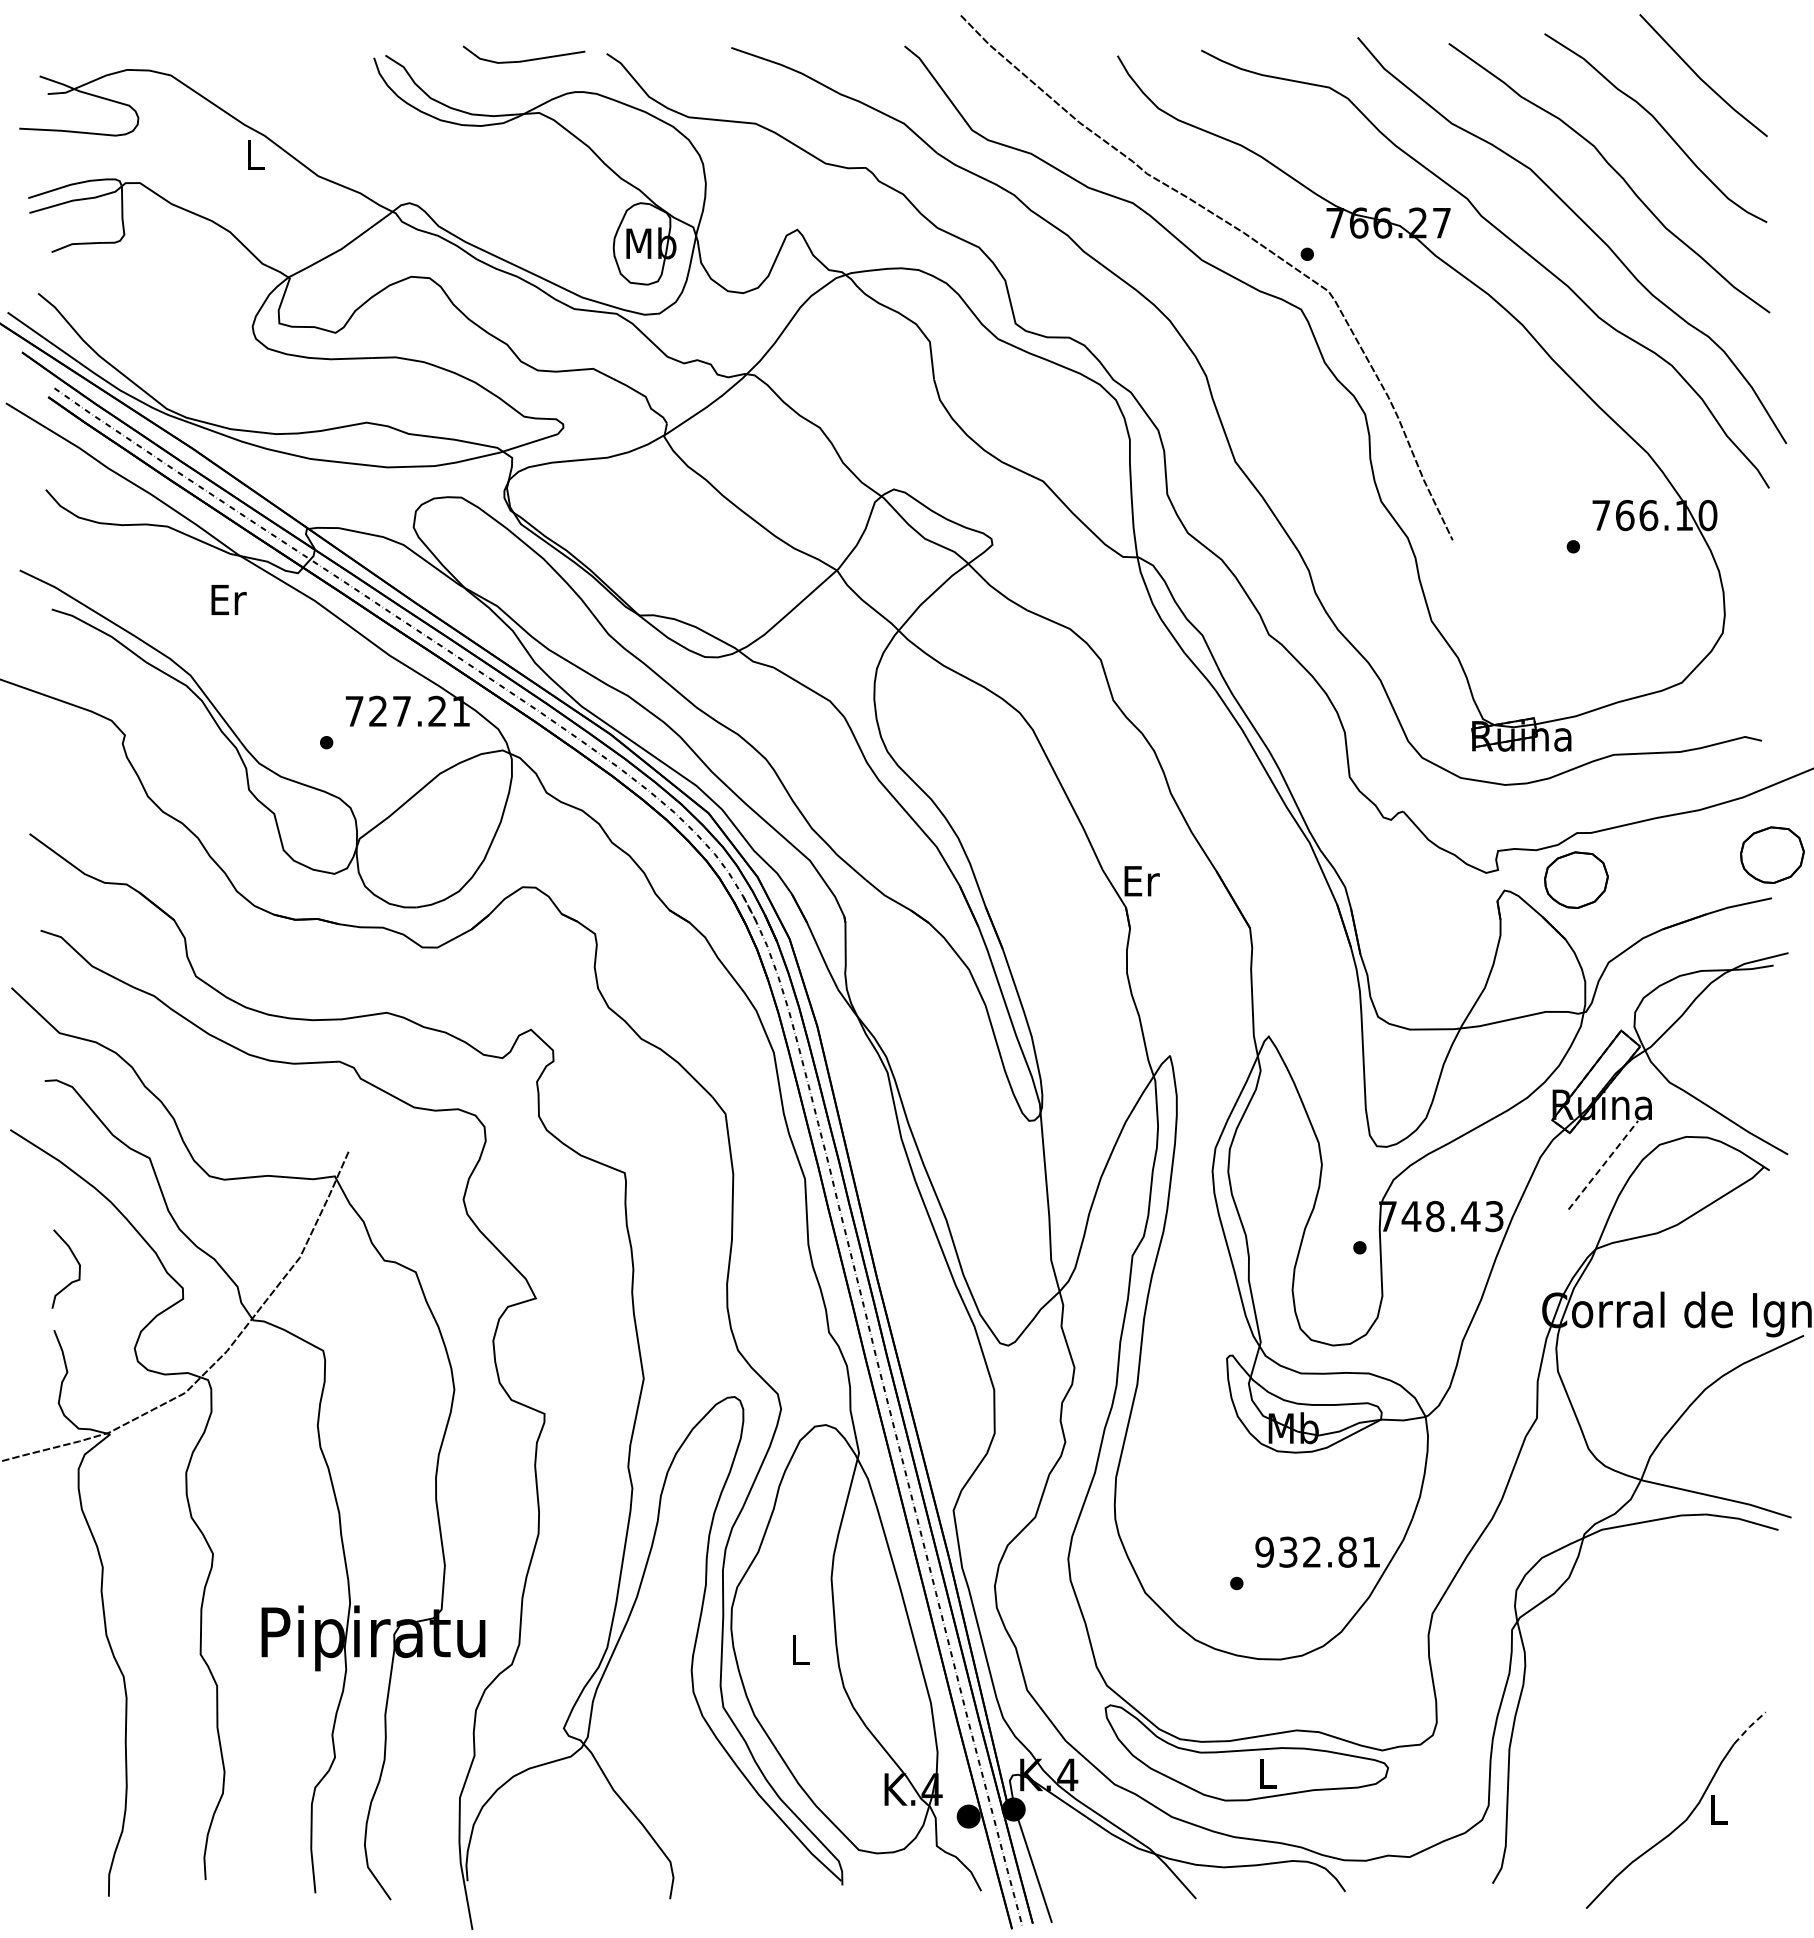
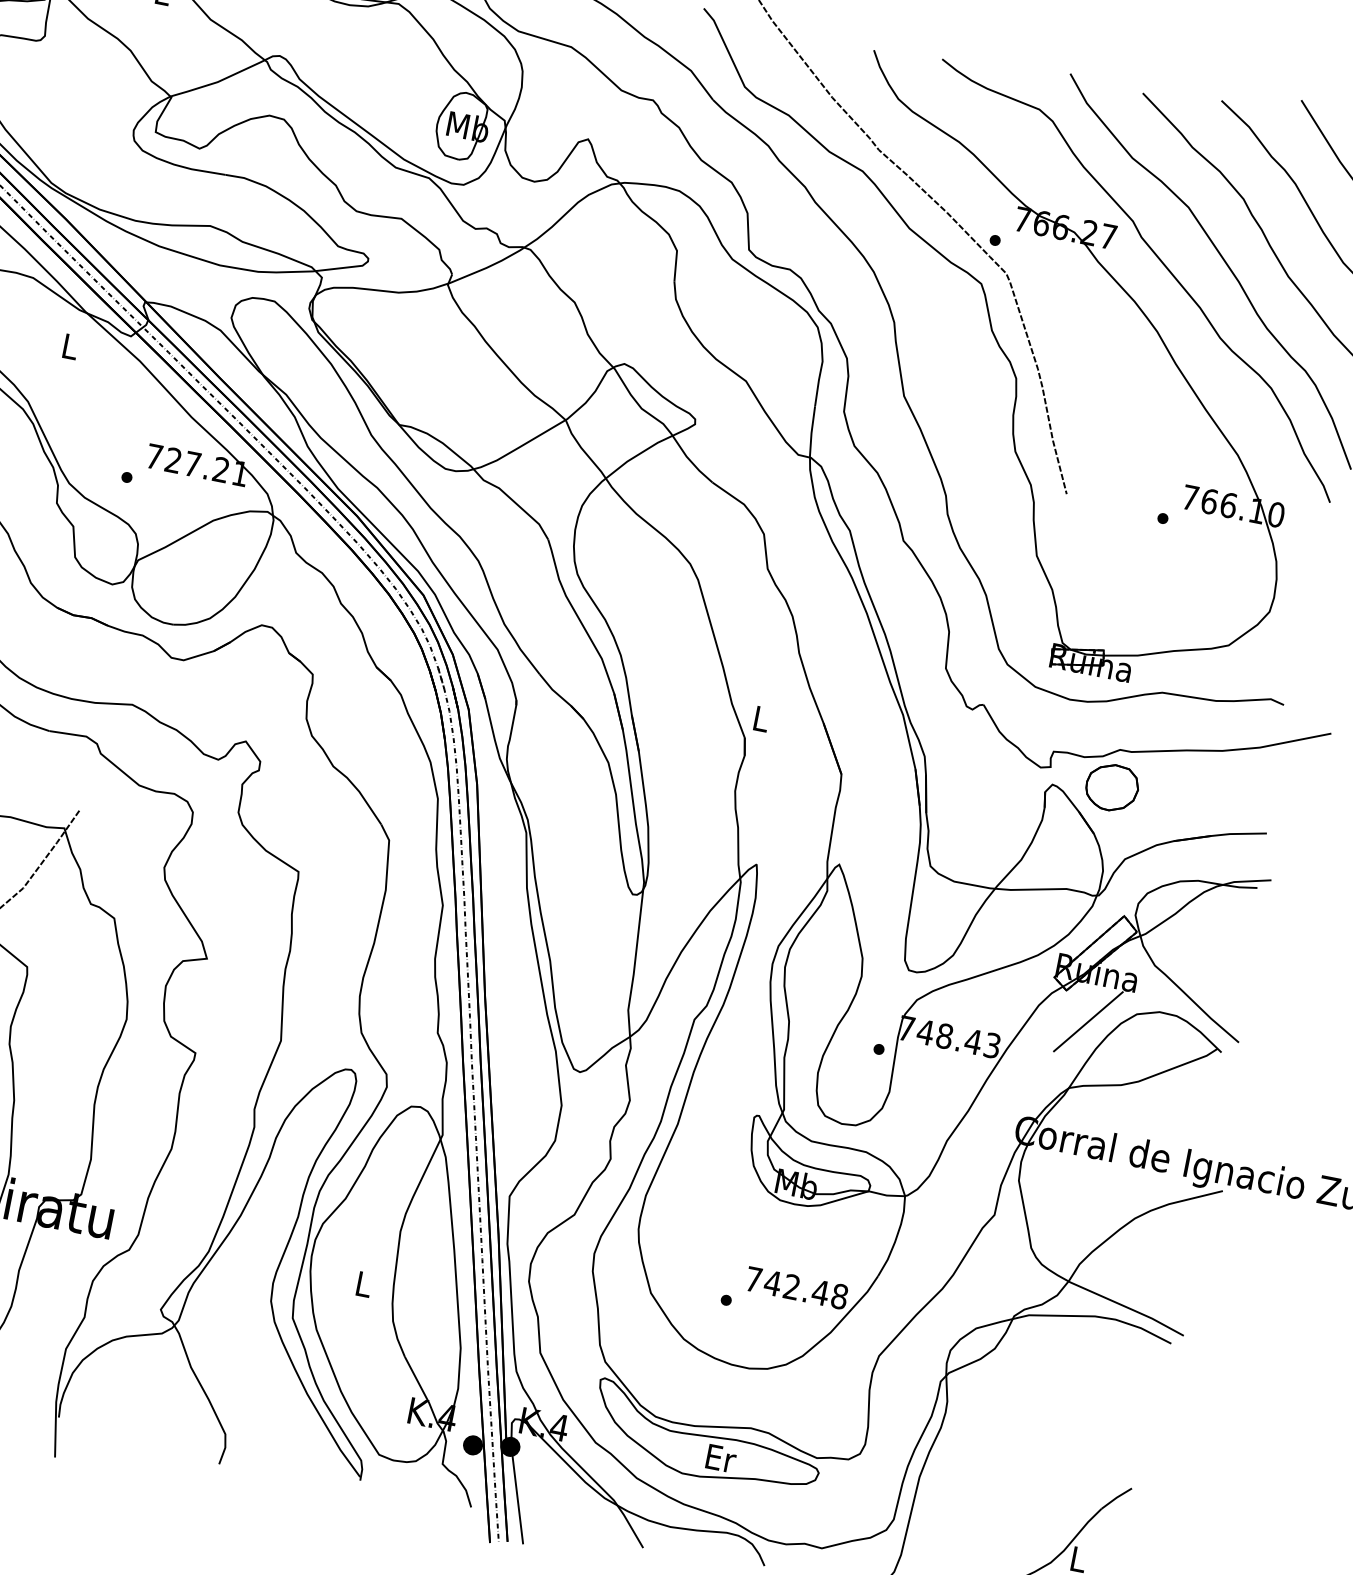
text: (228, 600) -> (70, 347), Er -> L
part: (1772, 854) -> (1274, 798), removed
text: (1141, 881) -> (761, 719), Er -> L
line: (1603, 1164) -> (1088, 1021), dashed -> solid
text: (1317, 1551) -> (796, 1287), 932.81 -> 742.48
line: (1749, 1726) -> (1116, 1497), dashed -> solid
text: (1268, 1773) -> (721, 1458), L -> Er

